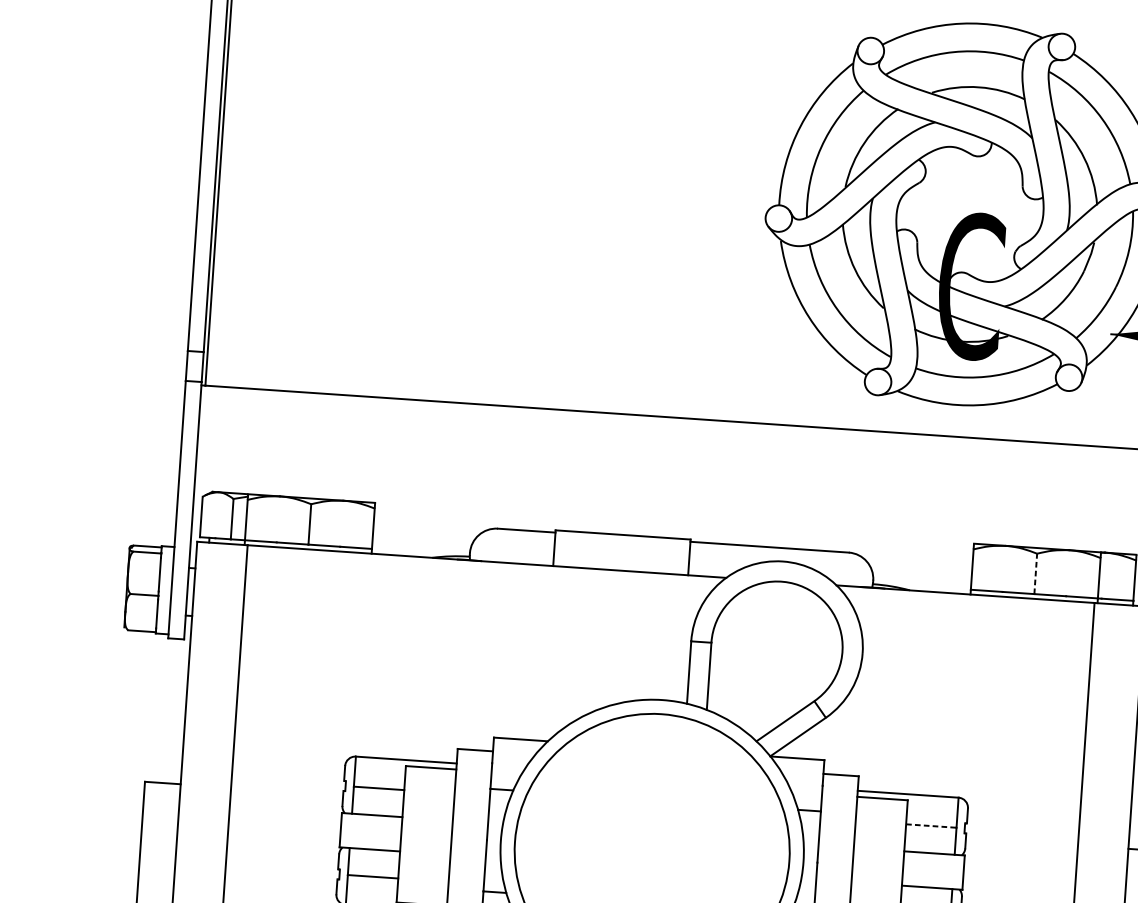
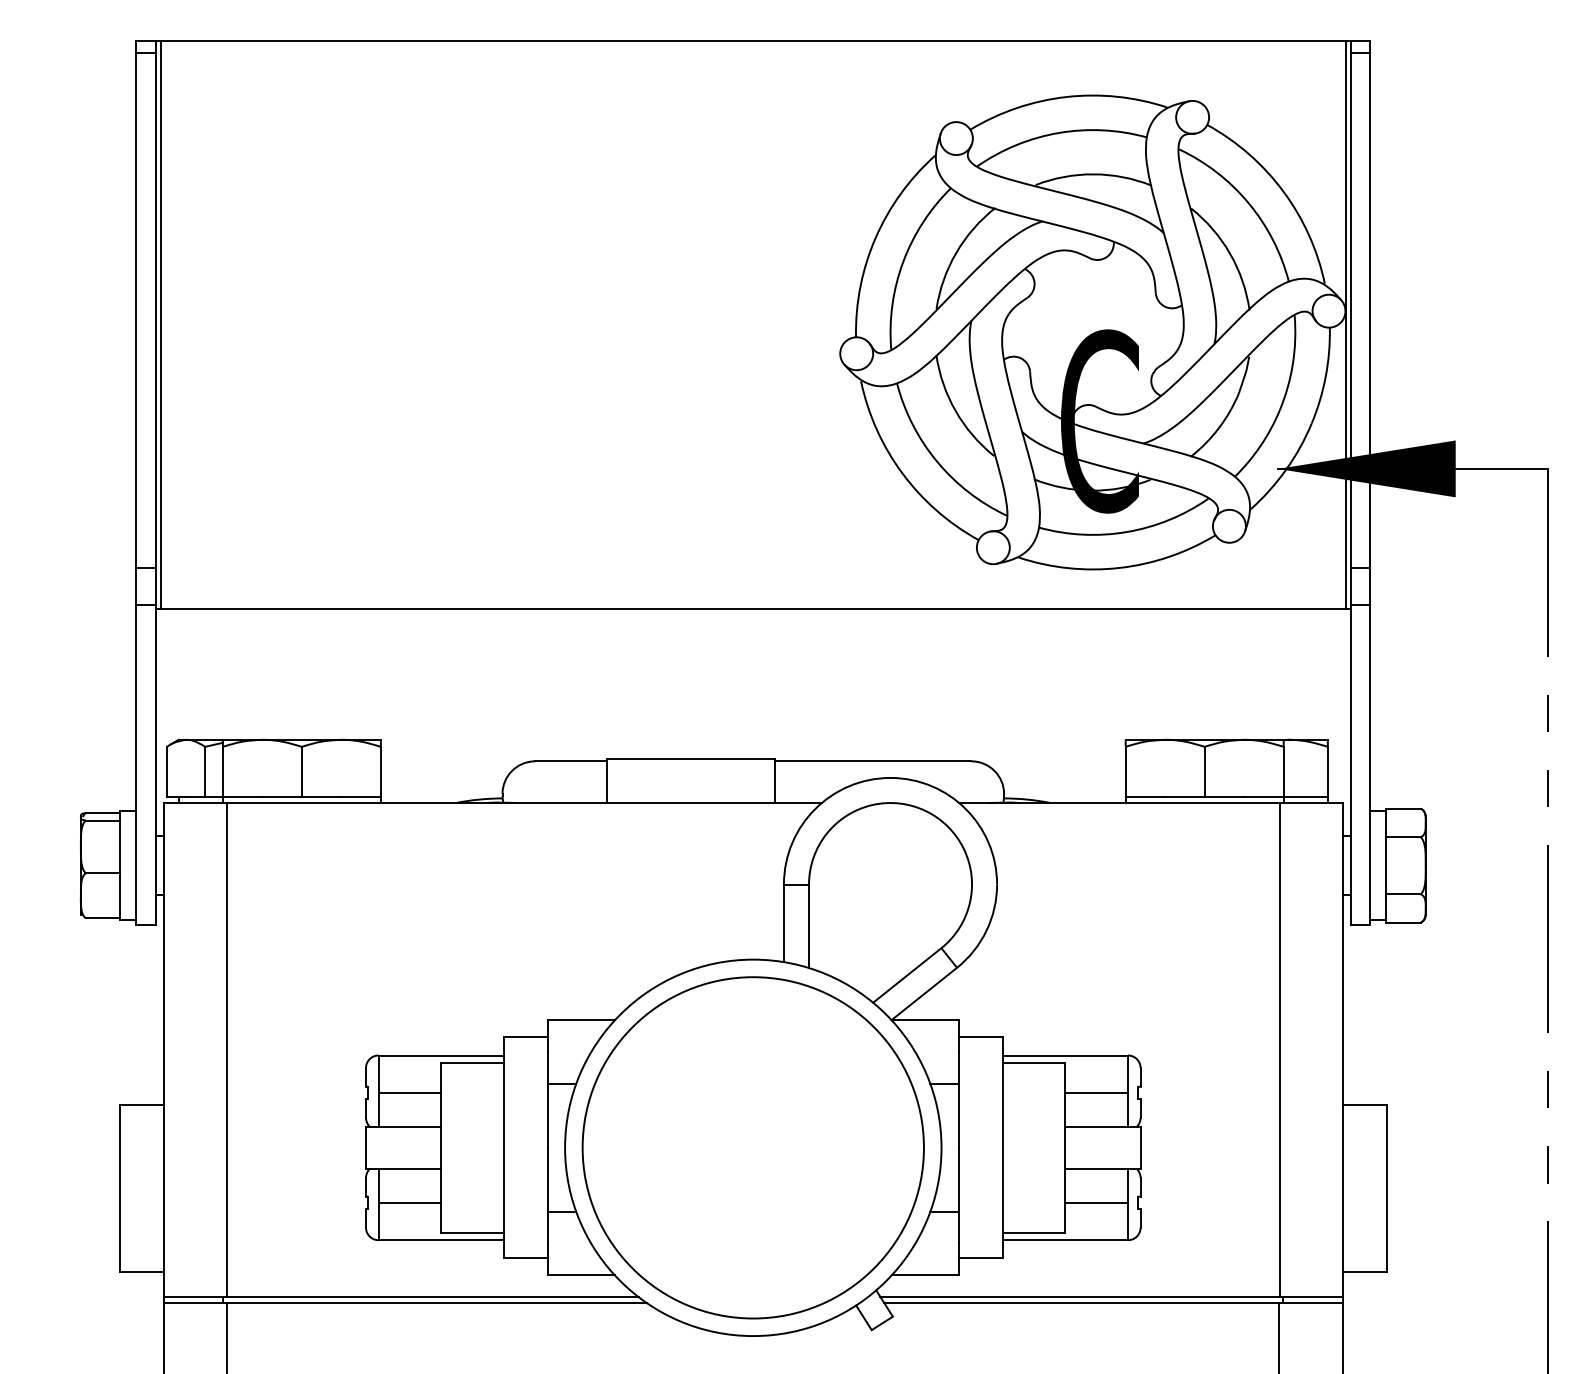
line: (1035, 573) -> (1204, 771), dashed -> solid
line: (931, 825) -> (1097, 1092), dashed -> solid

